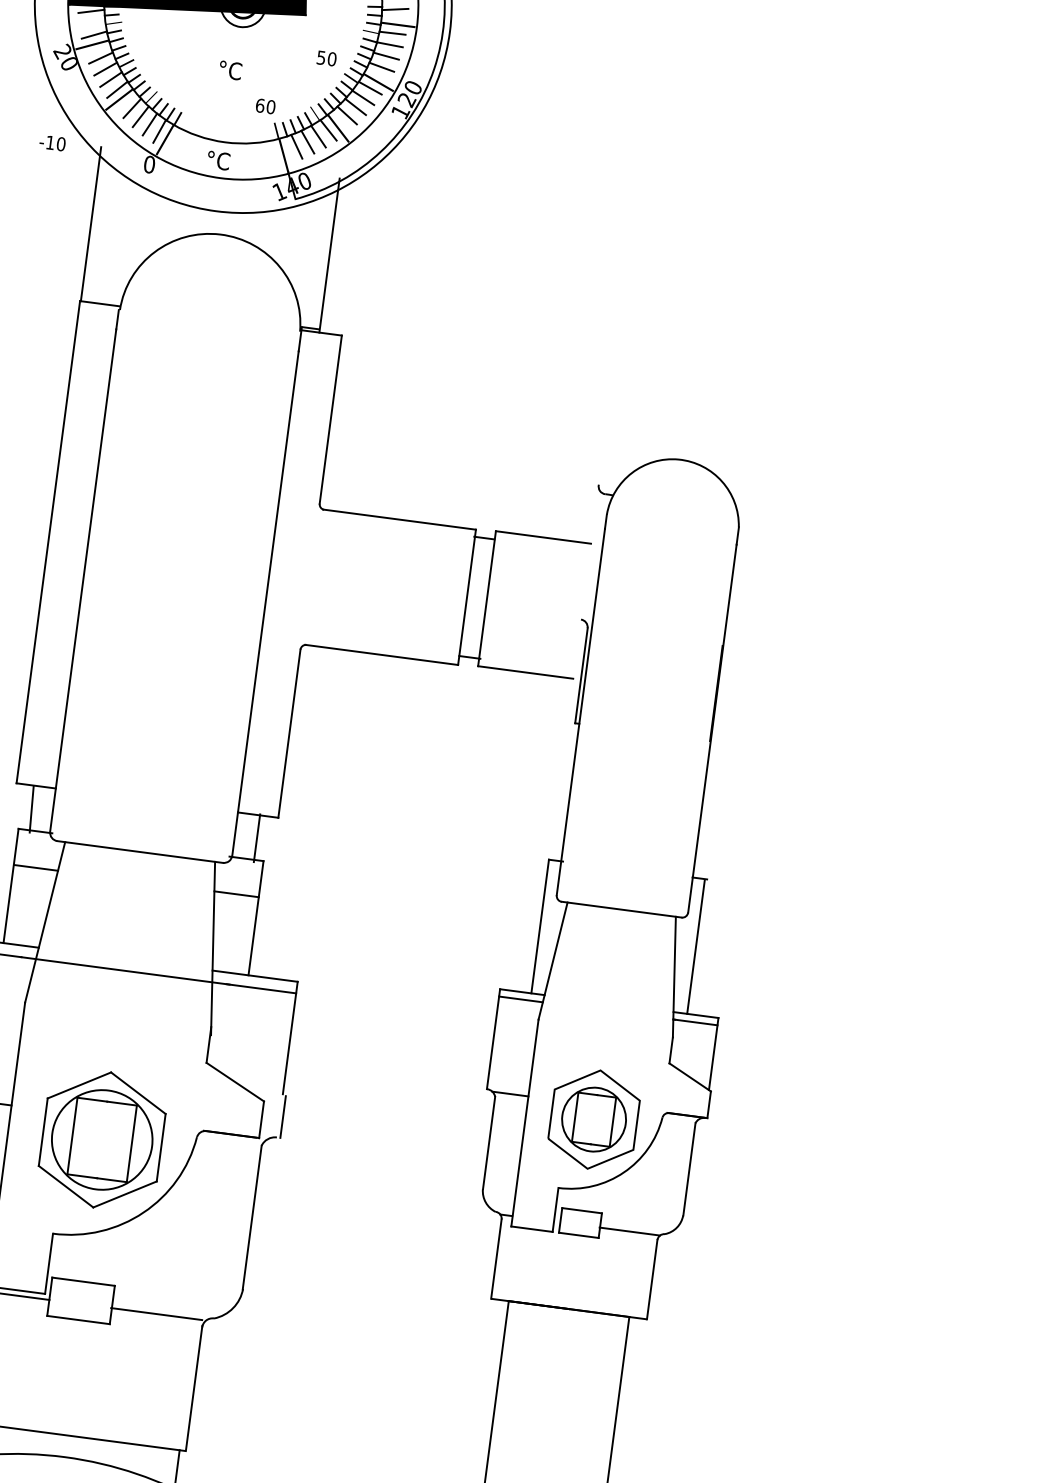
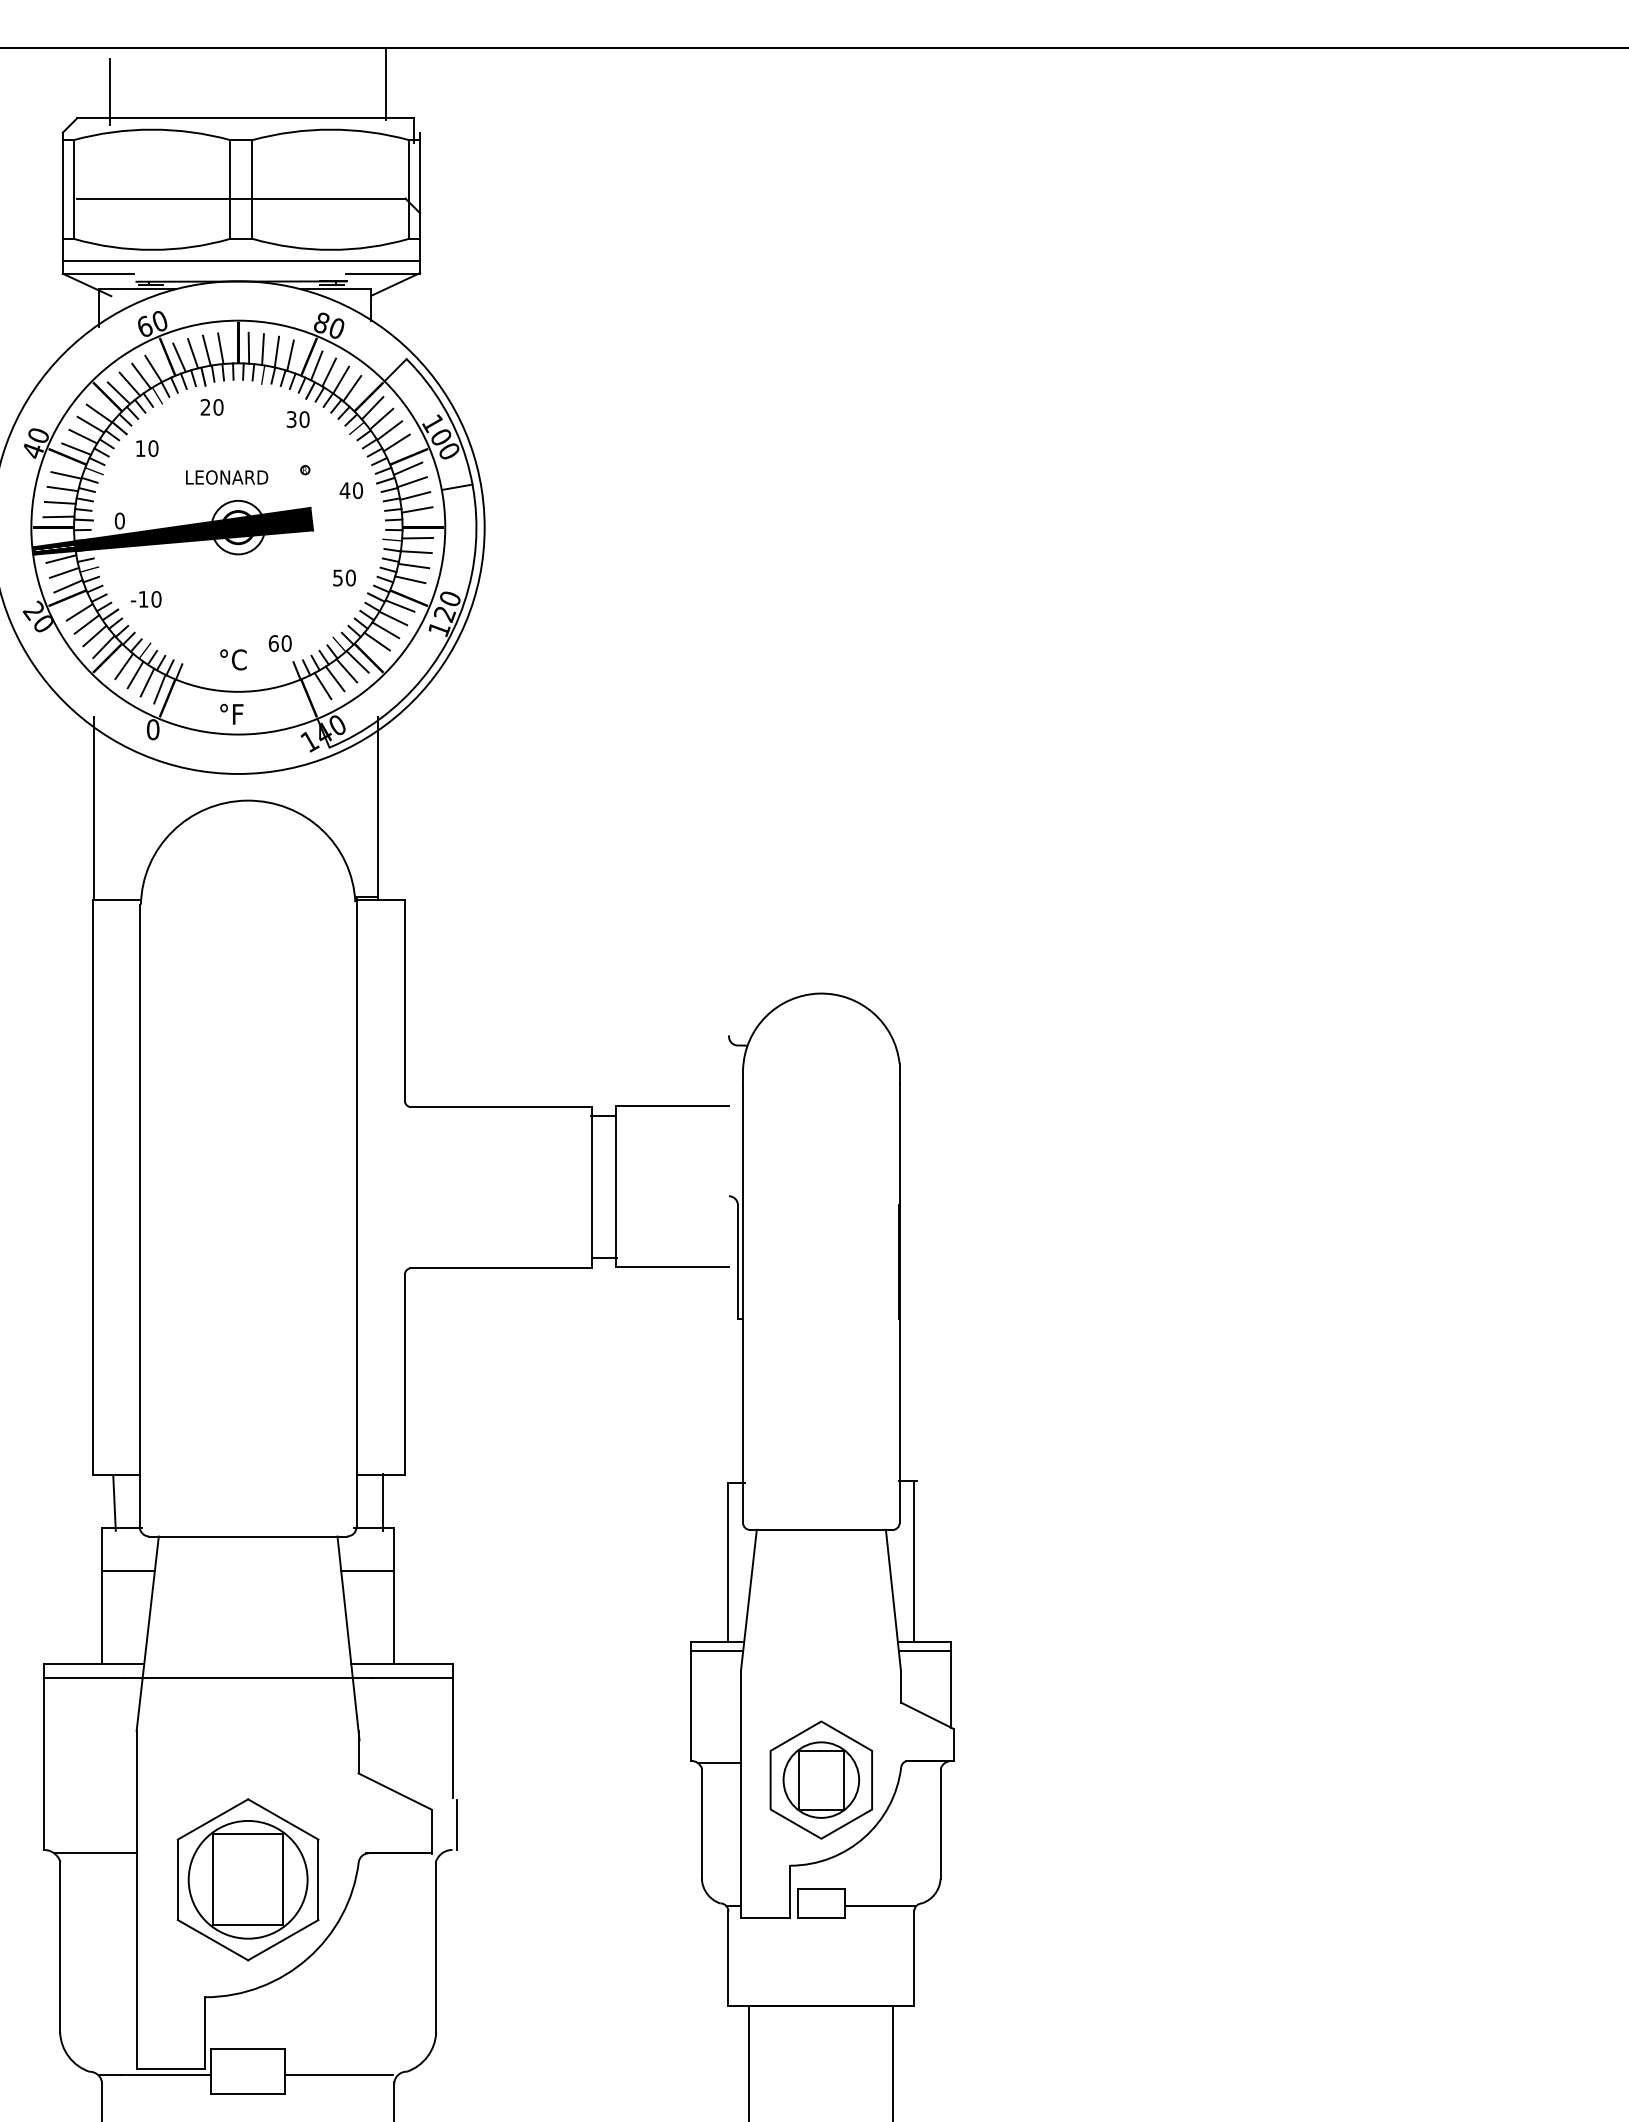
line: (92, 23) -> (64, 572), added
text: (230, 70) -> (233, 659), moved
text: (52, 143) -> (146, 599), moved
text: (222, 160) -> (238, 713), °C -> °F

